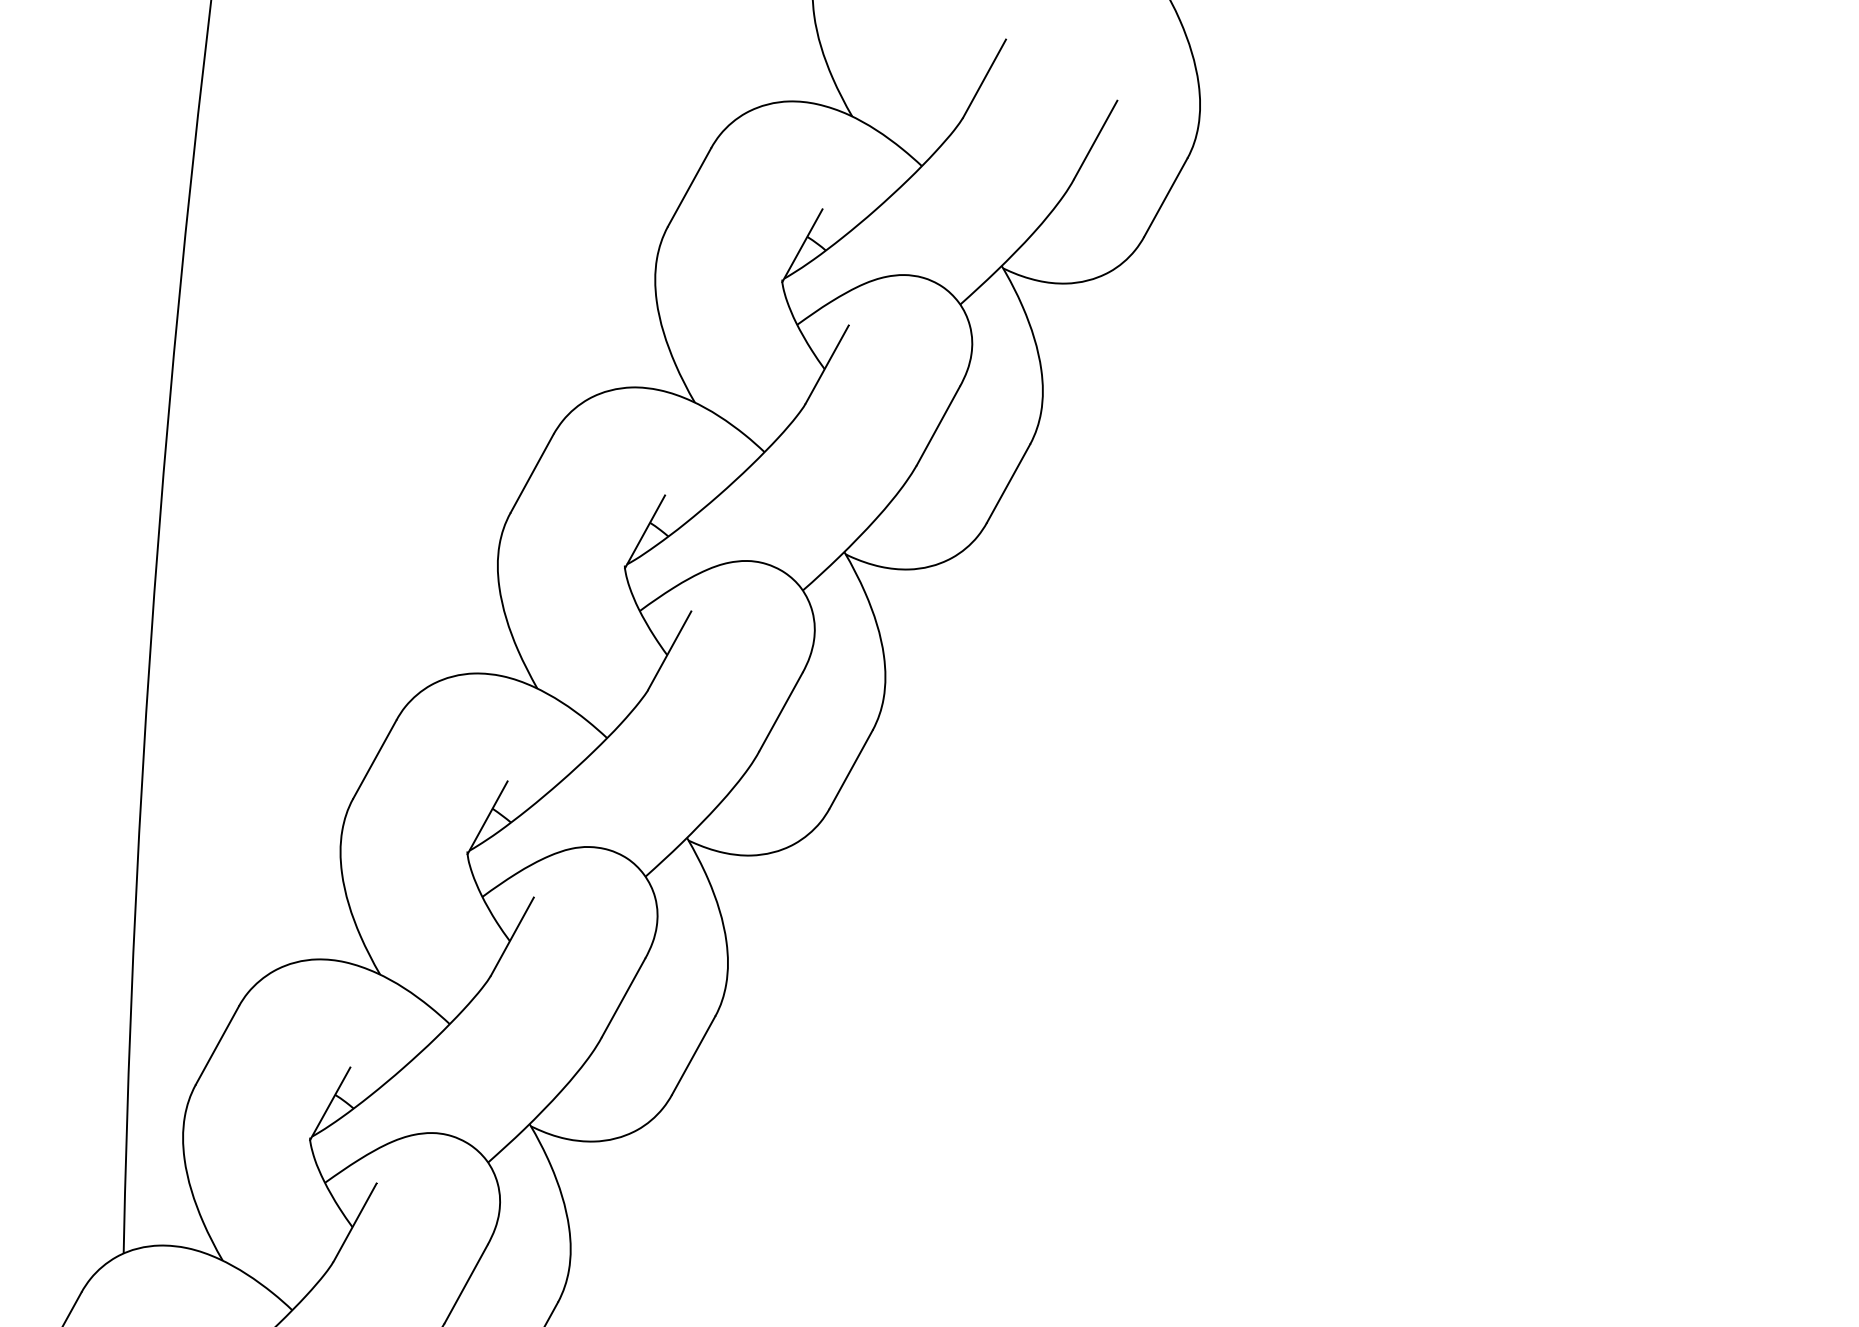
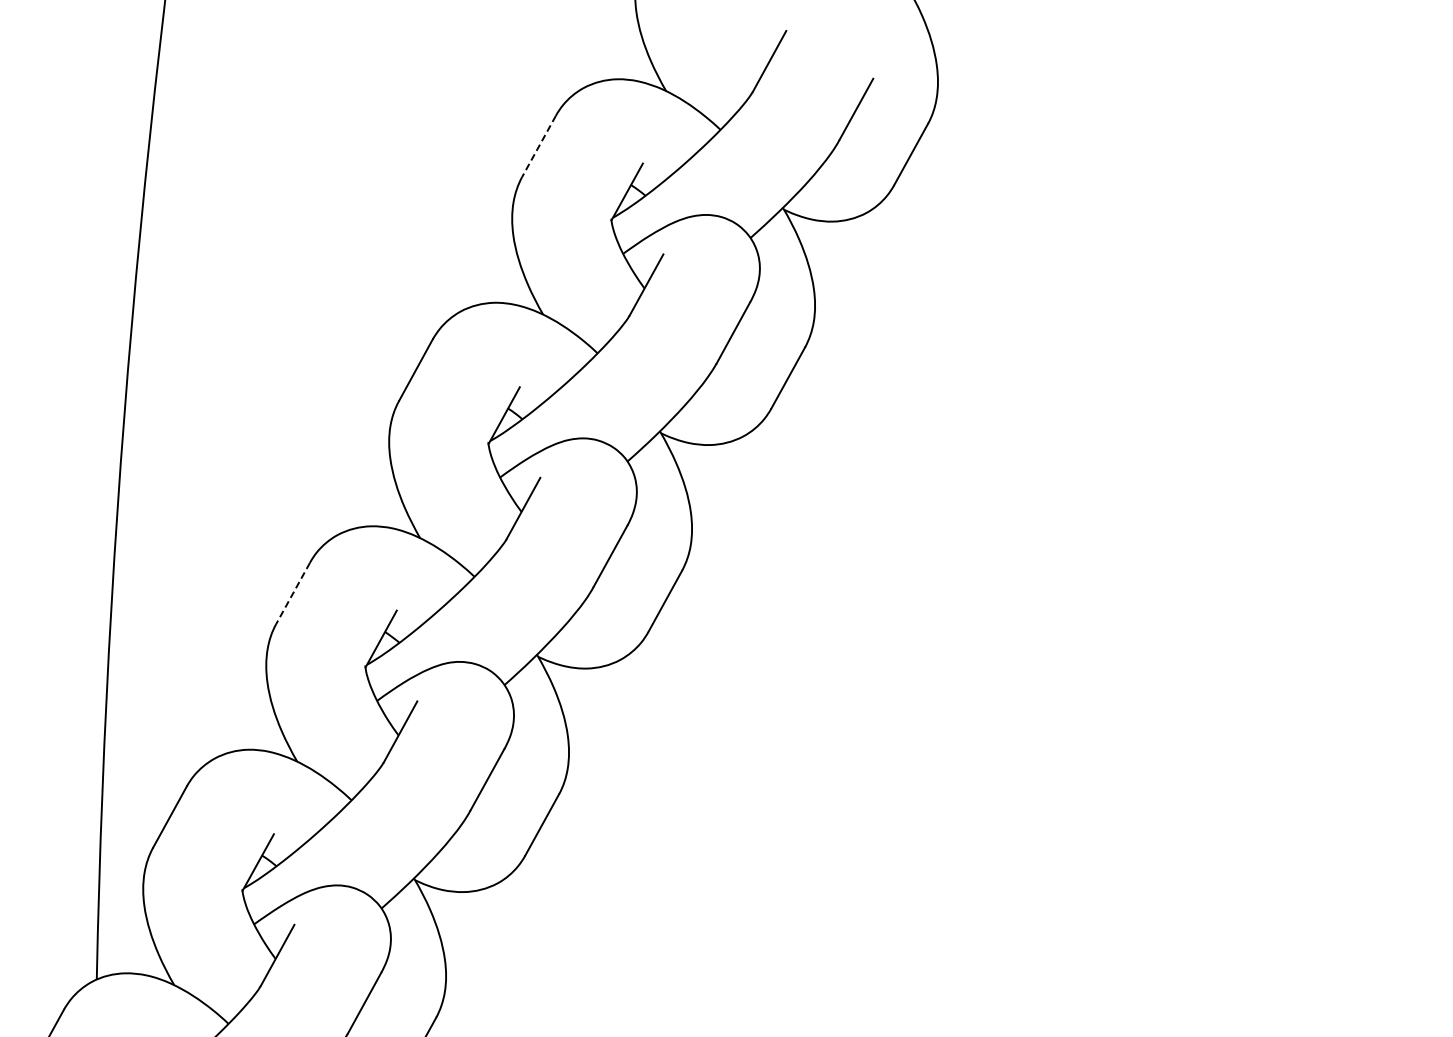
line: (690, 187) -> (539, 146), solid -> dashed
line: (375, 759) -> (293, 593), solid -> dashed

